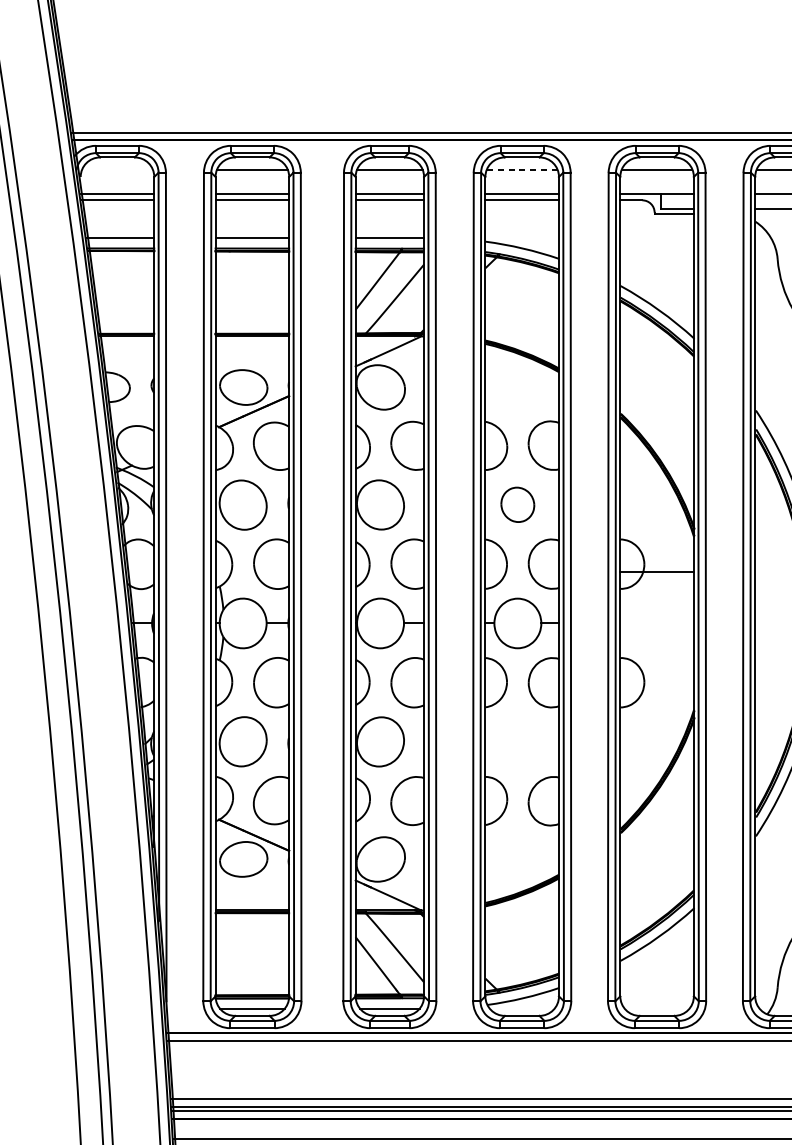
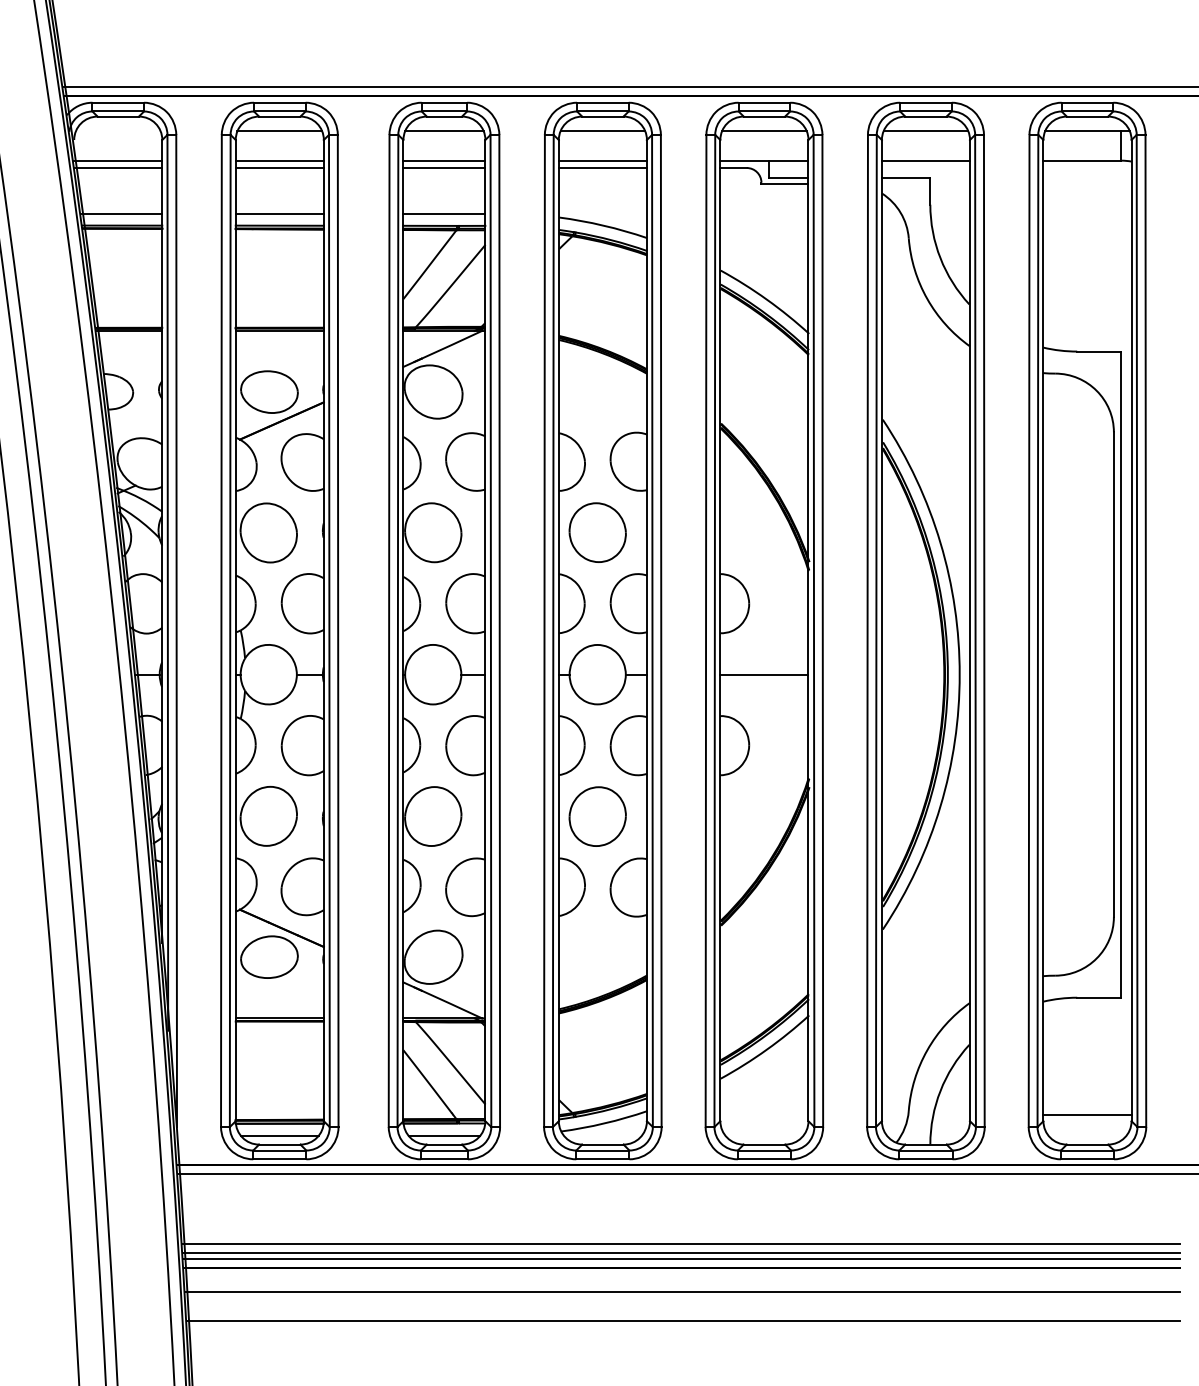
line: (521, 169) -> (602, 131), dashed -> solid
part: (517, 504) -> (597, 532), size x1.43
line: (657, 571) -> (764, 674), moved
part: (517, 741) -> (597, 816), added

